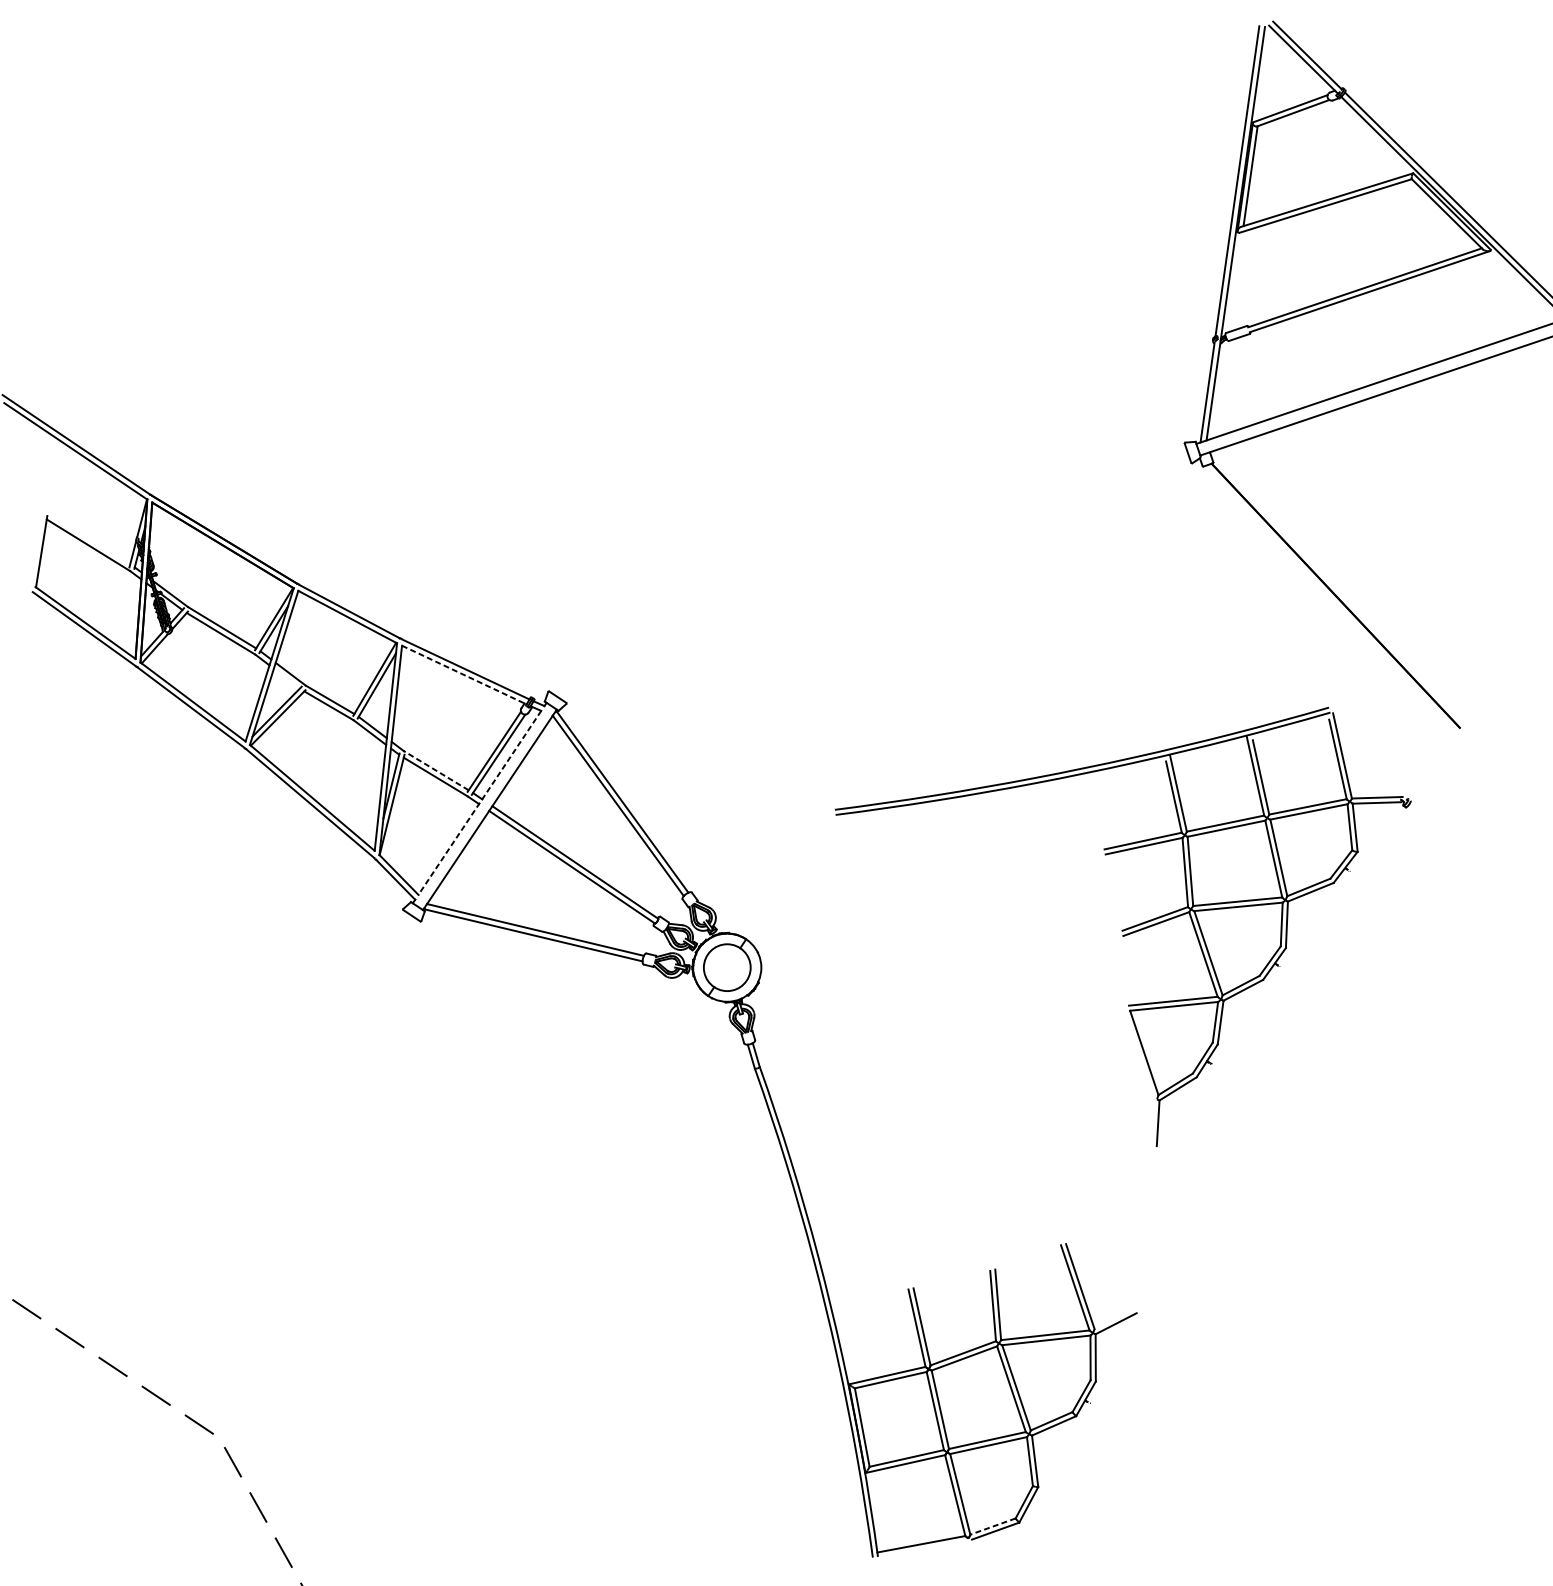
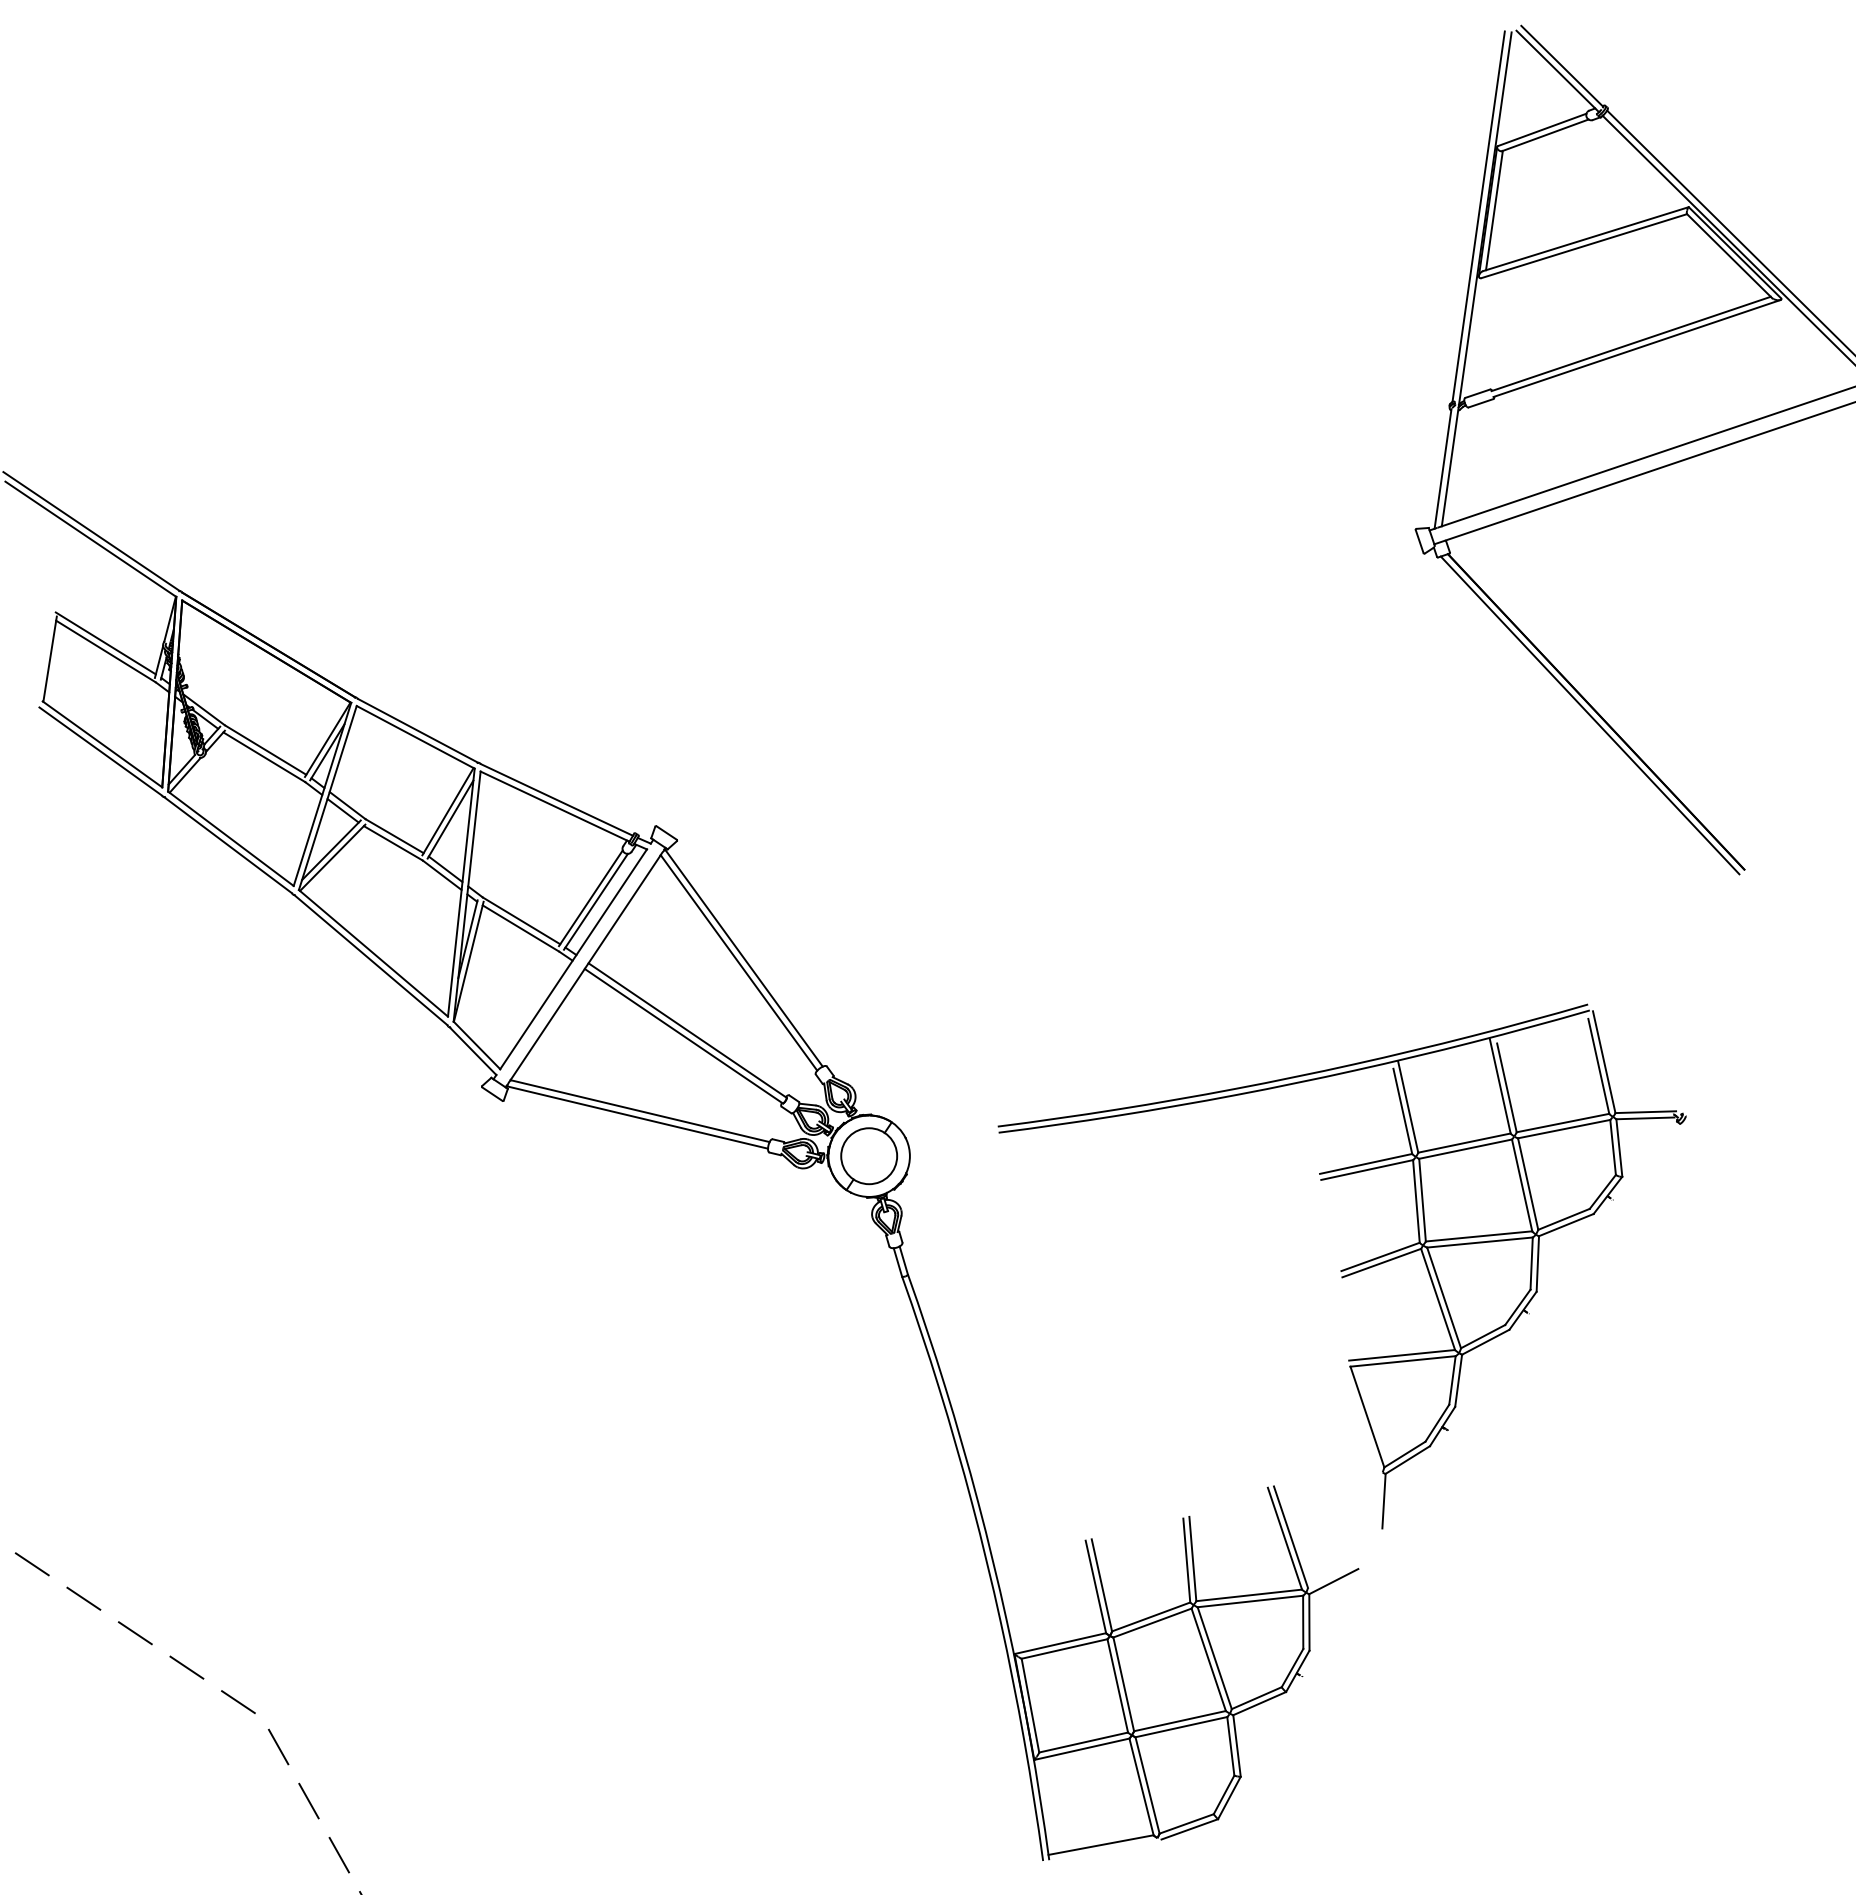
line: (88, 538) -> (105, 643), added
line: (1330, 598) -> (1589, 715), added
line: (464, 674) -> (555, 806), dashed -> solid
line: (286, 678) -> (342, 810), added
line: (436, 770) -> (521, 920), dashed -> solid
line: (479, 803) -> (573, 959), dashed -> solid
part: (1122, 926) -> (1341, 1266), moved
line: (992, 1526) -> (1186, 1823), dashed -> solid

